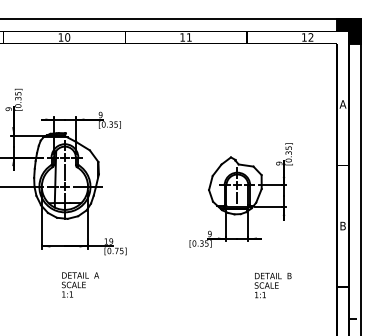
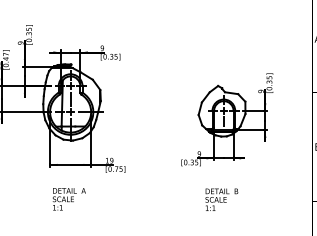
text: (80, 284) -> (69, 198), moved
text: (272, 285) -> (221, 199), moved

